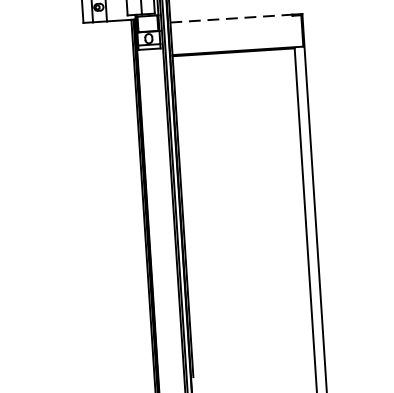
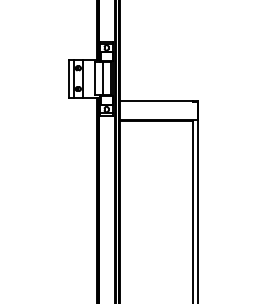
line: (231, 18) -> (156, 100), dashed -> solid

